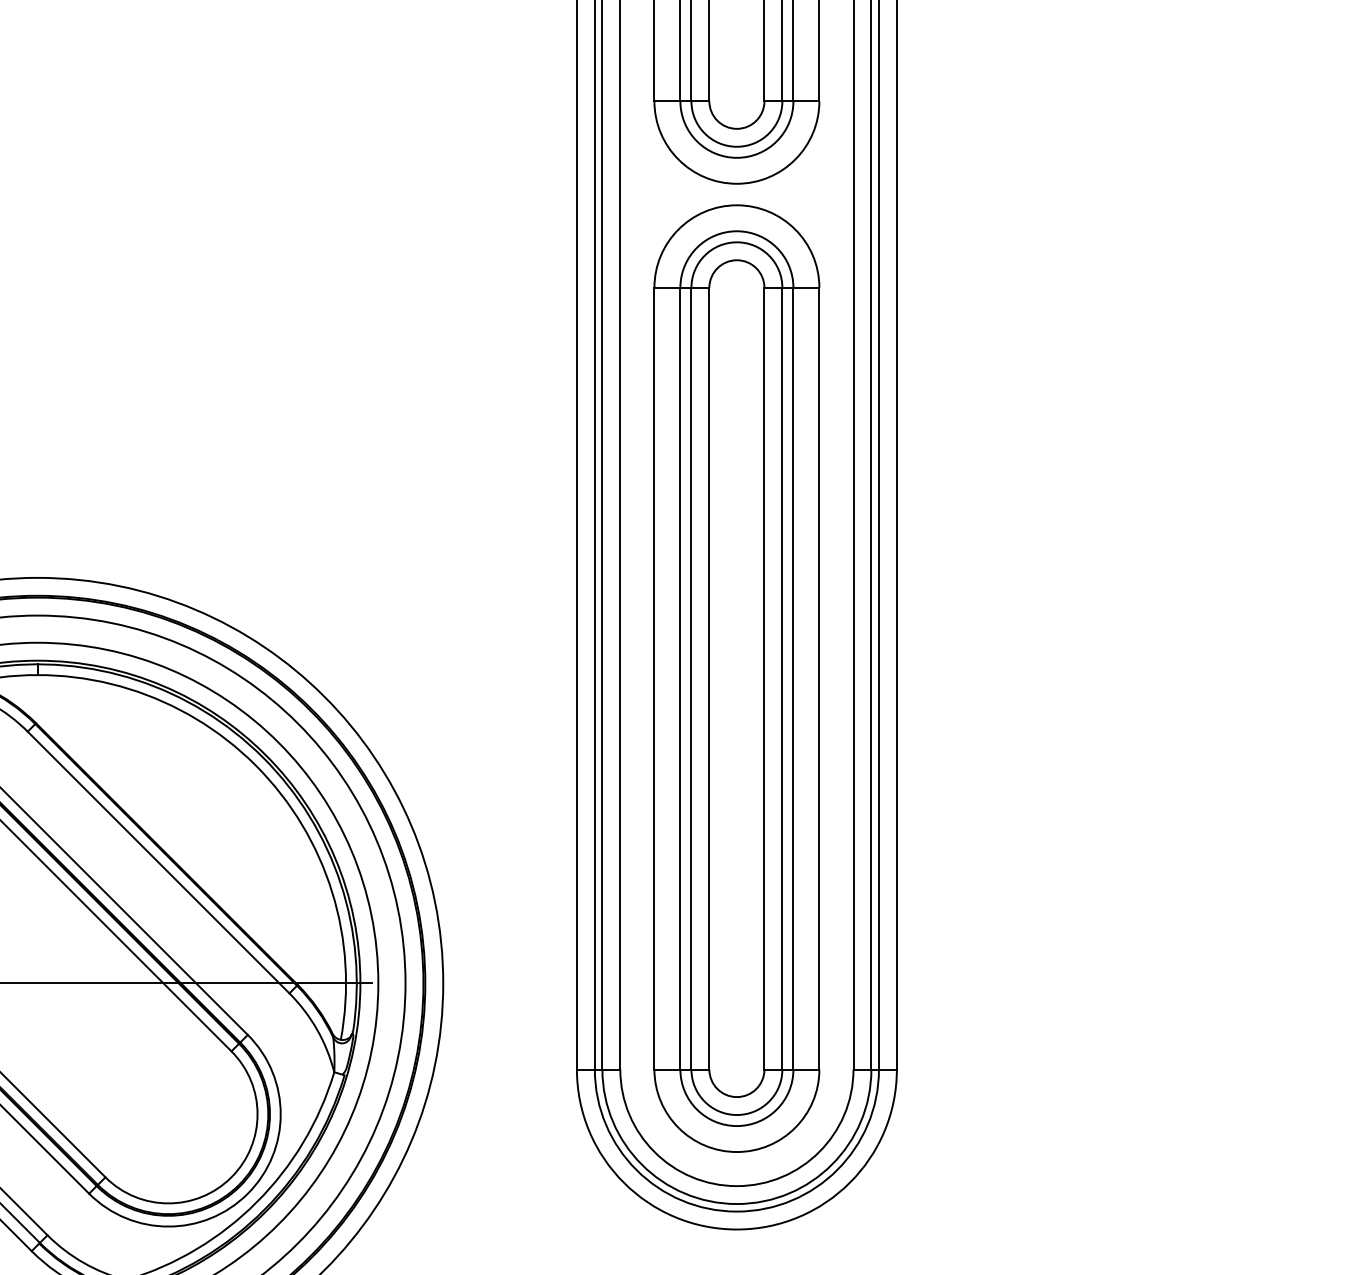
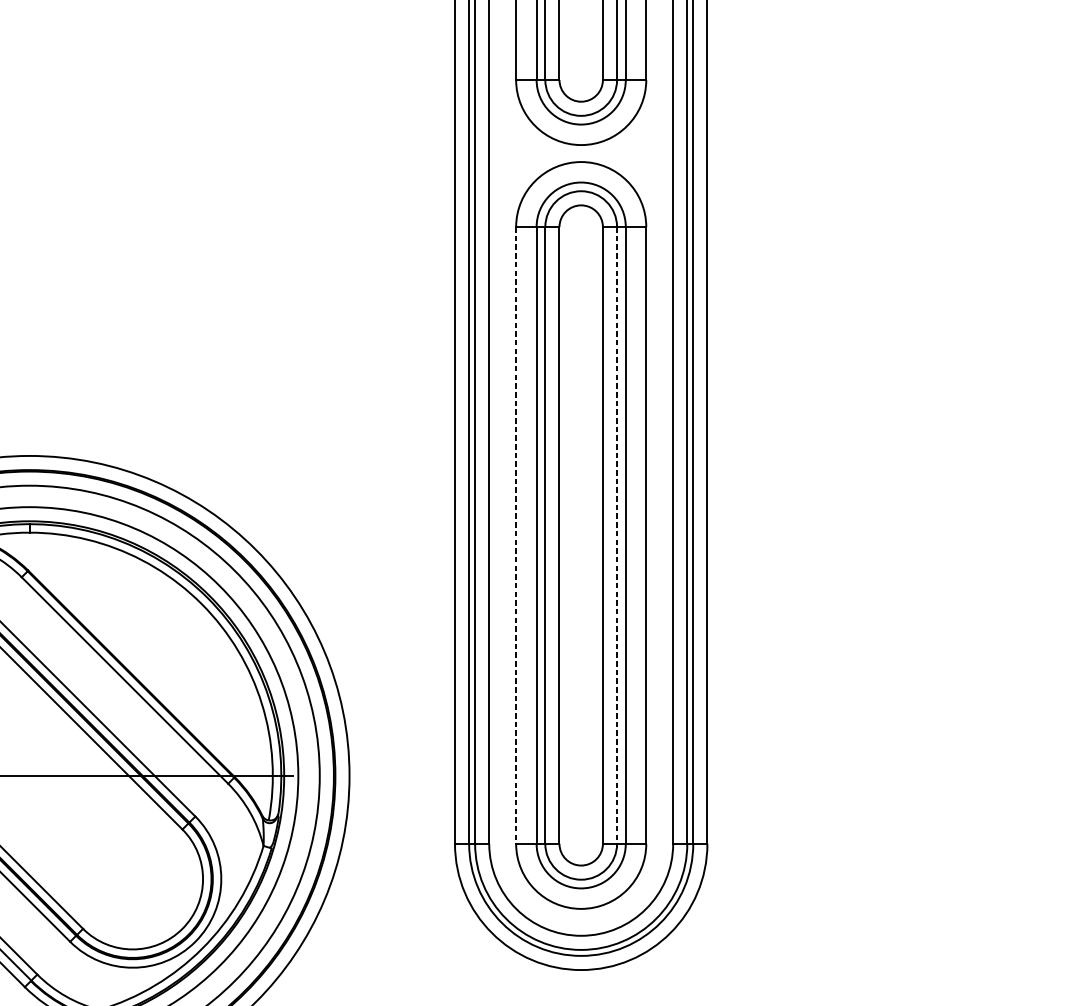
line: (654, 678) -> (516, 535), solid -> dashed
line: (782, 678) -> (617, 535), solid -> dashed

